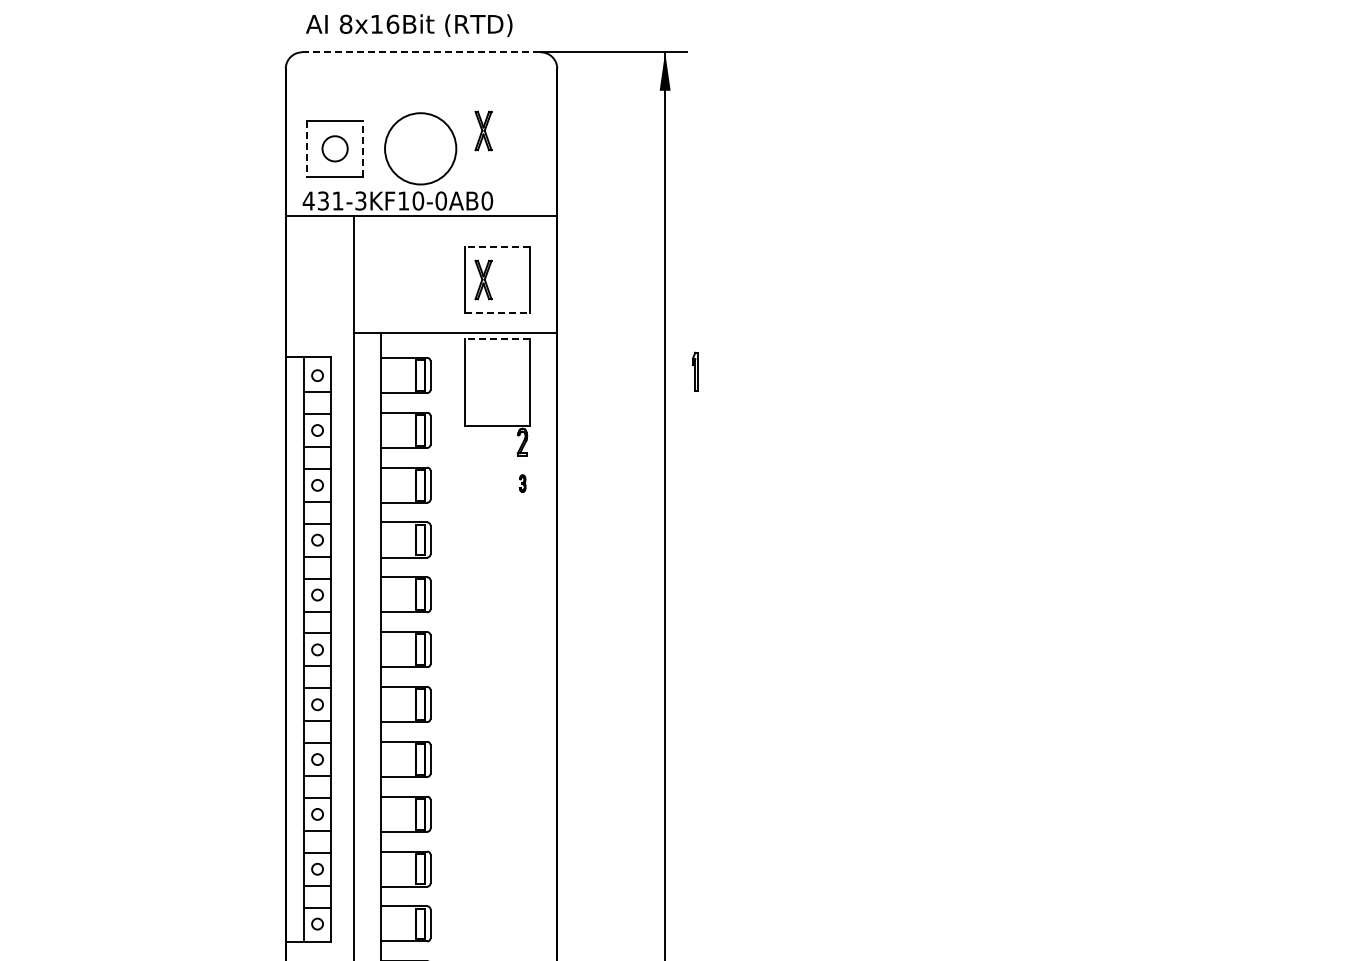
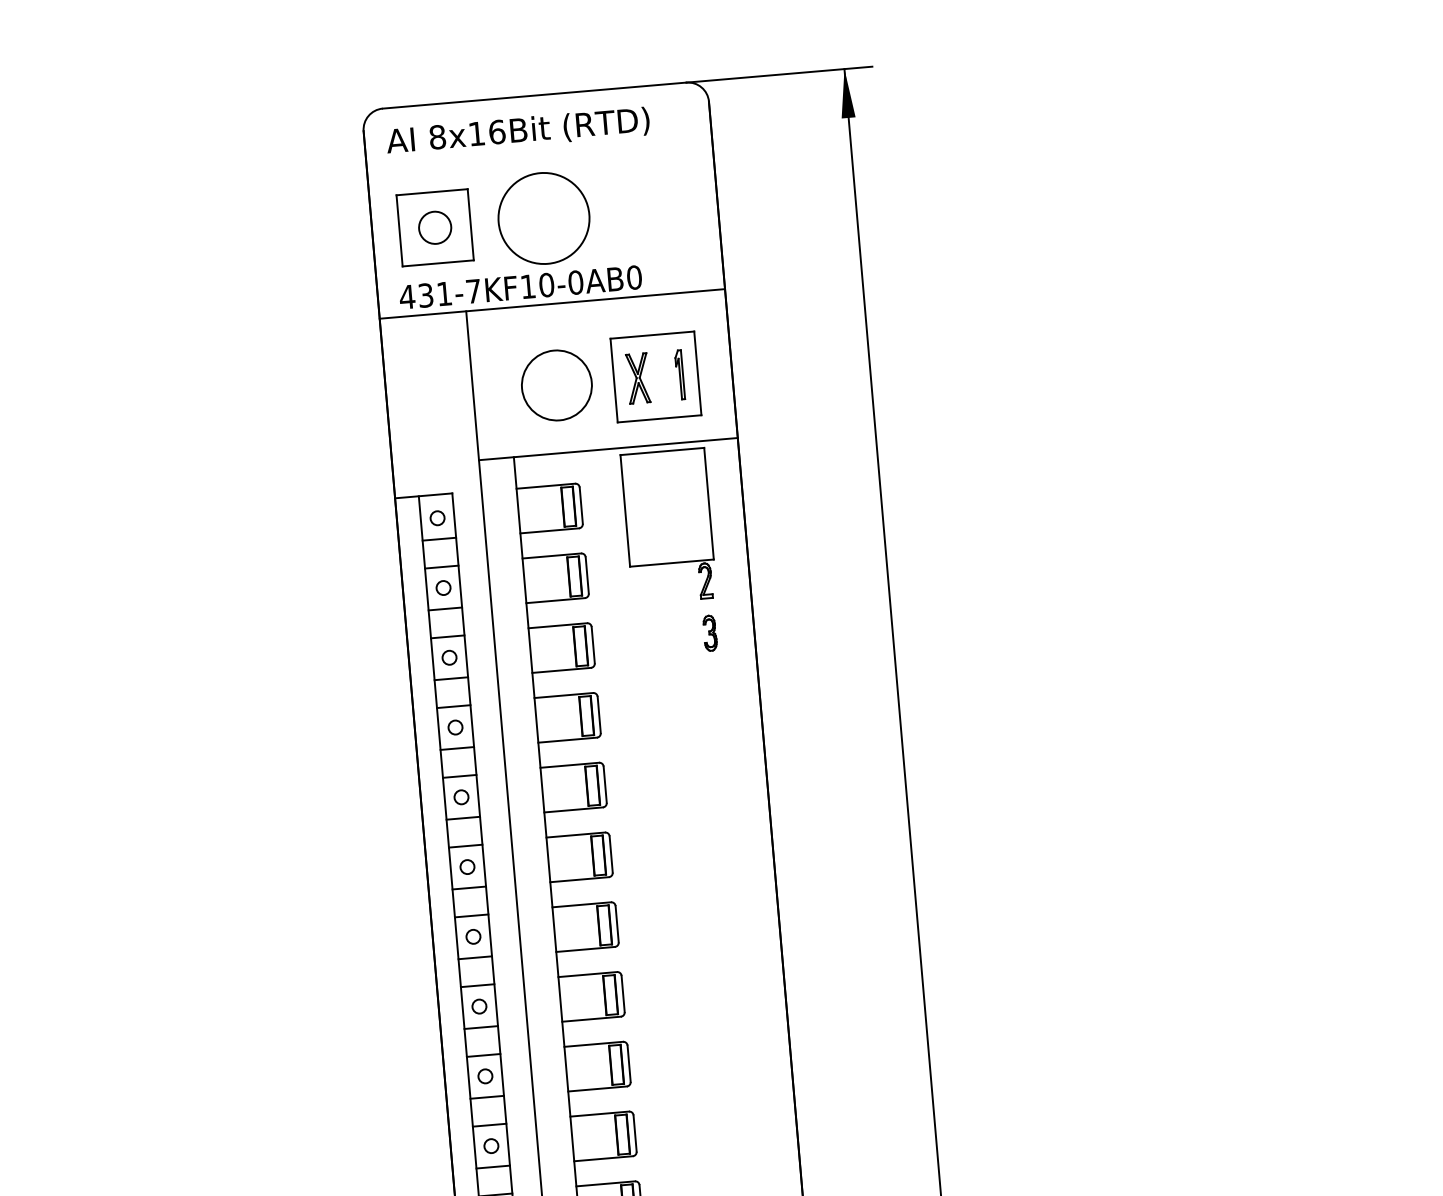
text: (409, 25) -> (518, 131), moved
line: (422, 52) -> (535, 95), dashed -> solid
part: (483, 130) -> (621, 188), removed
line: (307, 148) -> (399, 230), dashed -> solid
line: (363, 148) -> (471, 224), dashed -> solid
text: (360, 200) -> (473, 290), 431-3KF10-0AB0 -> 431-7KF10-0AB0
line: (497, 247) -> (652, 335), dashed -> solid
circle: (419, 279) -> (556, 384), added
line: (497, 312) -> (659, 418), dashed -> solid
line: (497, 338) -> (662, 451), dashed -> solid
part: (694, 371) -> (678, 374), moved
part: (522, 483) -> (710, 633), size x1.67

